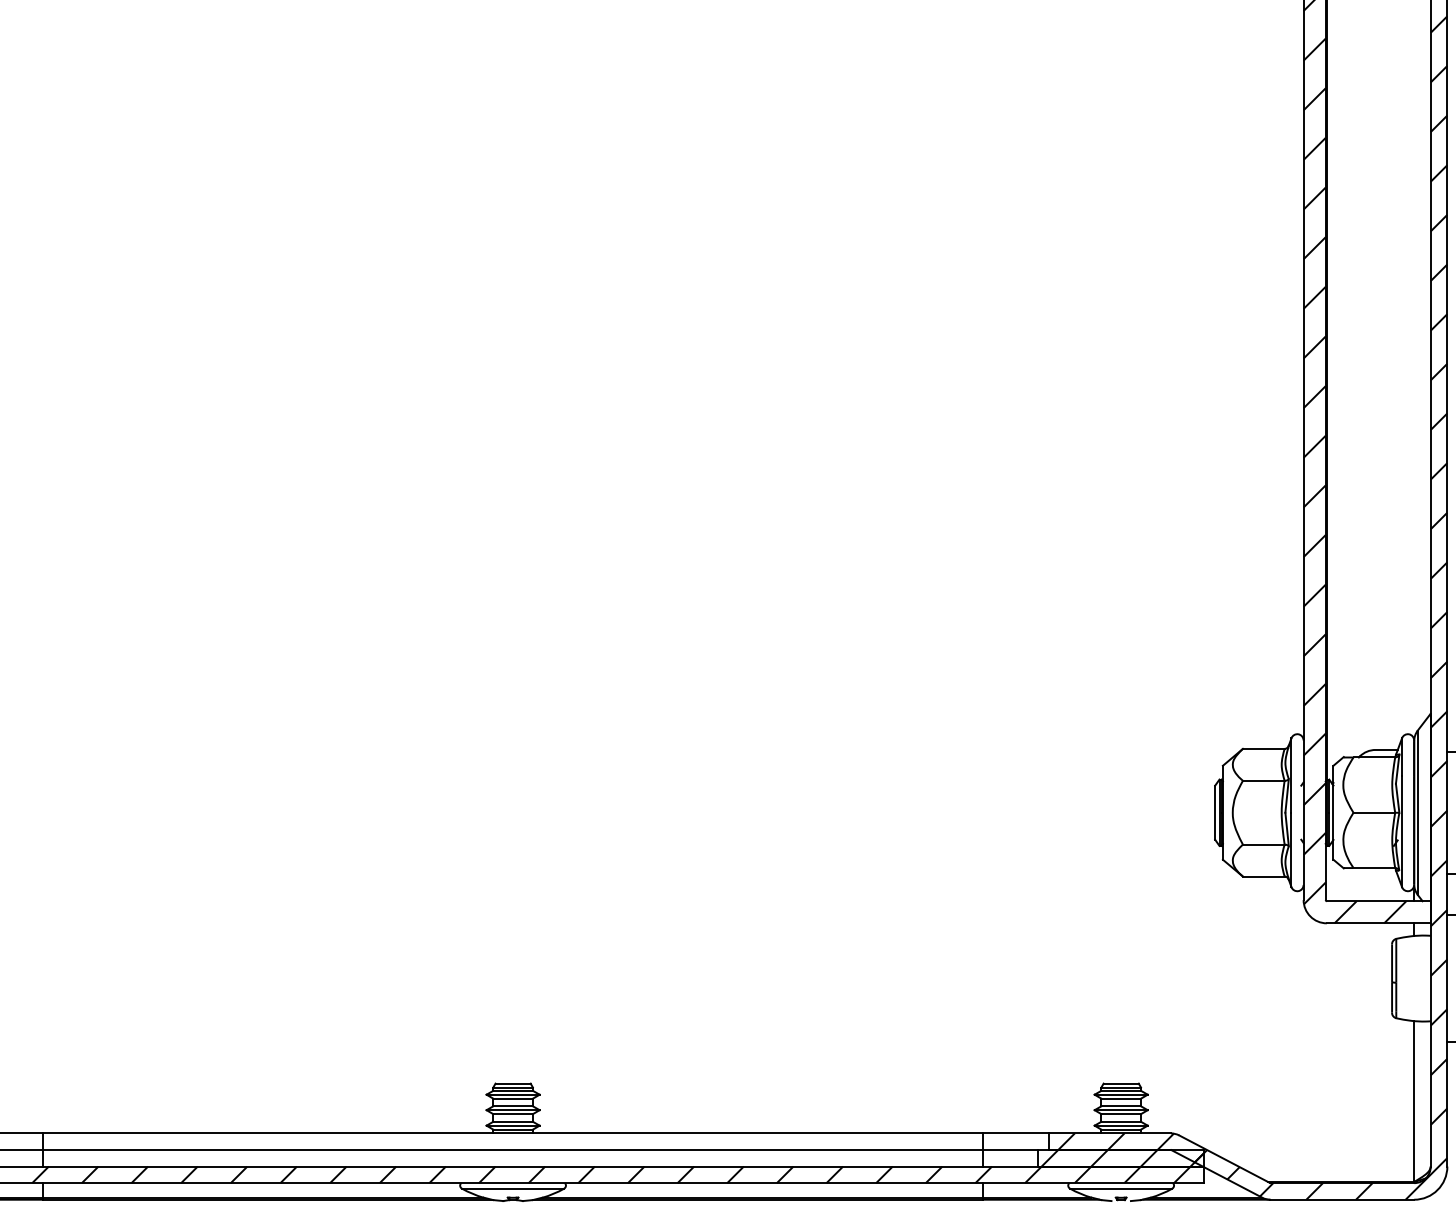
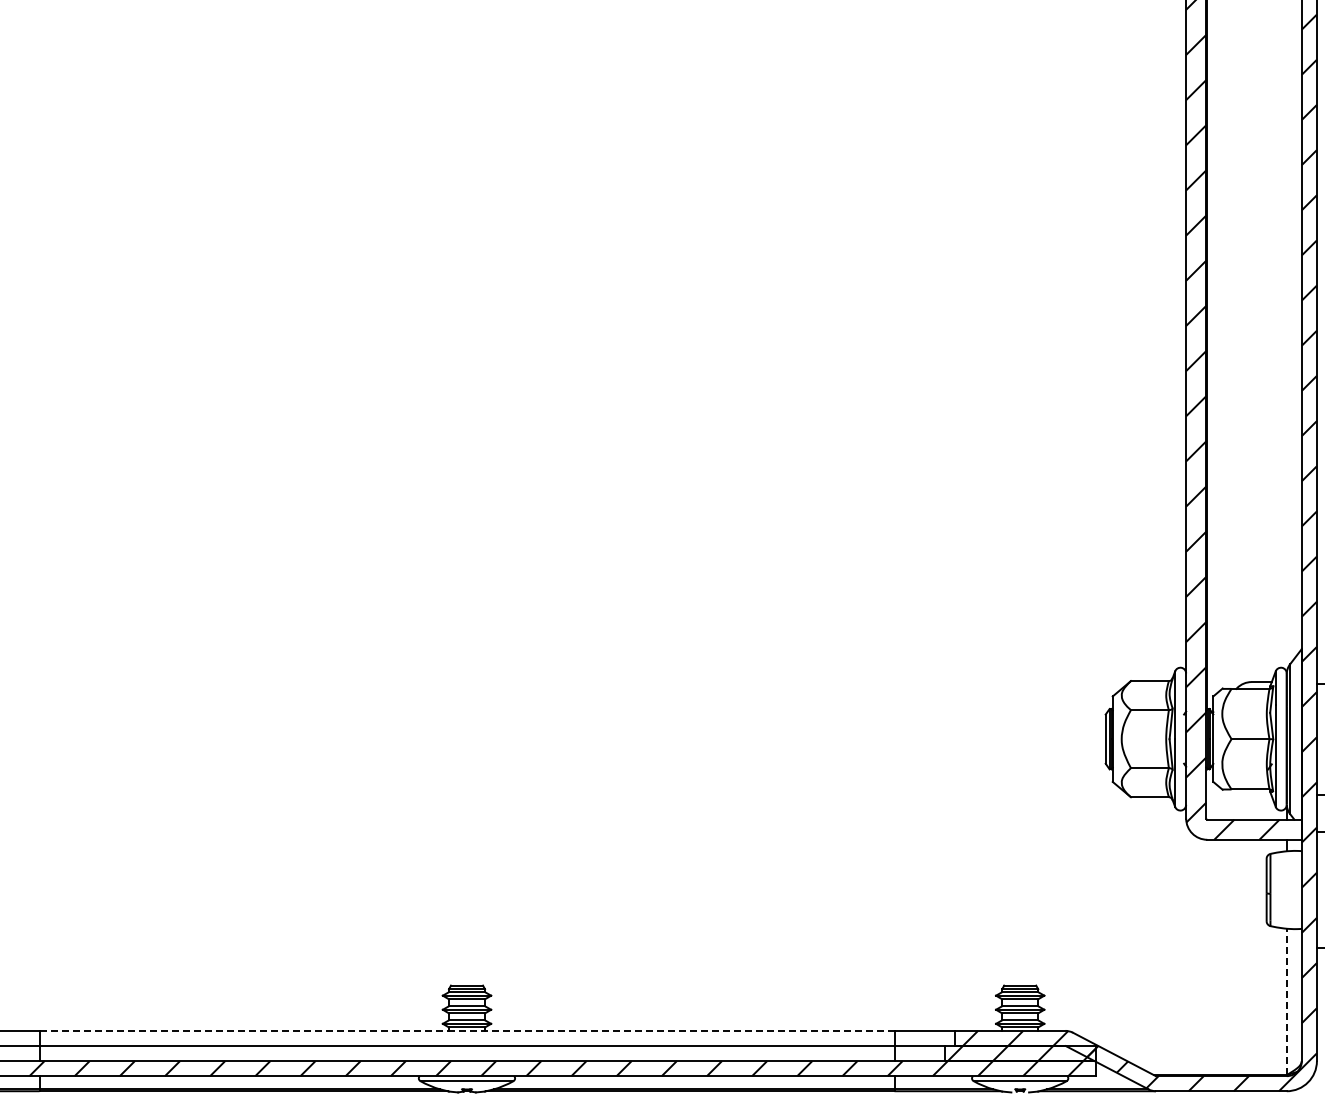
line: (1413, 1101) -> (1286, 1001), solid -> dashed
line: (512, 1132) -> (466, 1030), solid -> dashed

